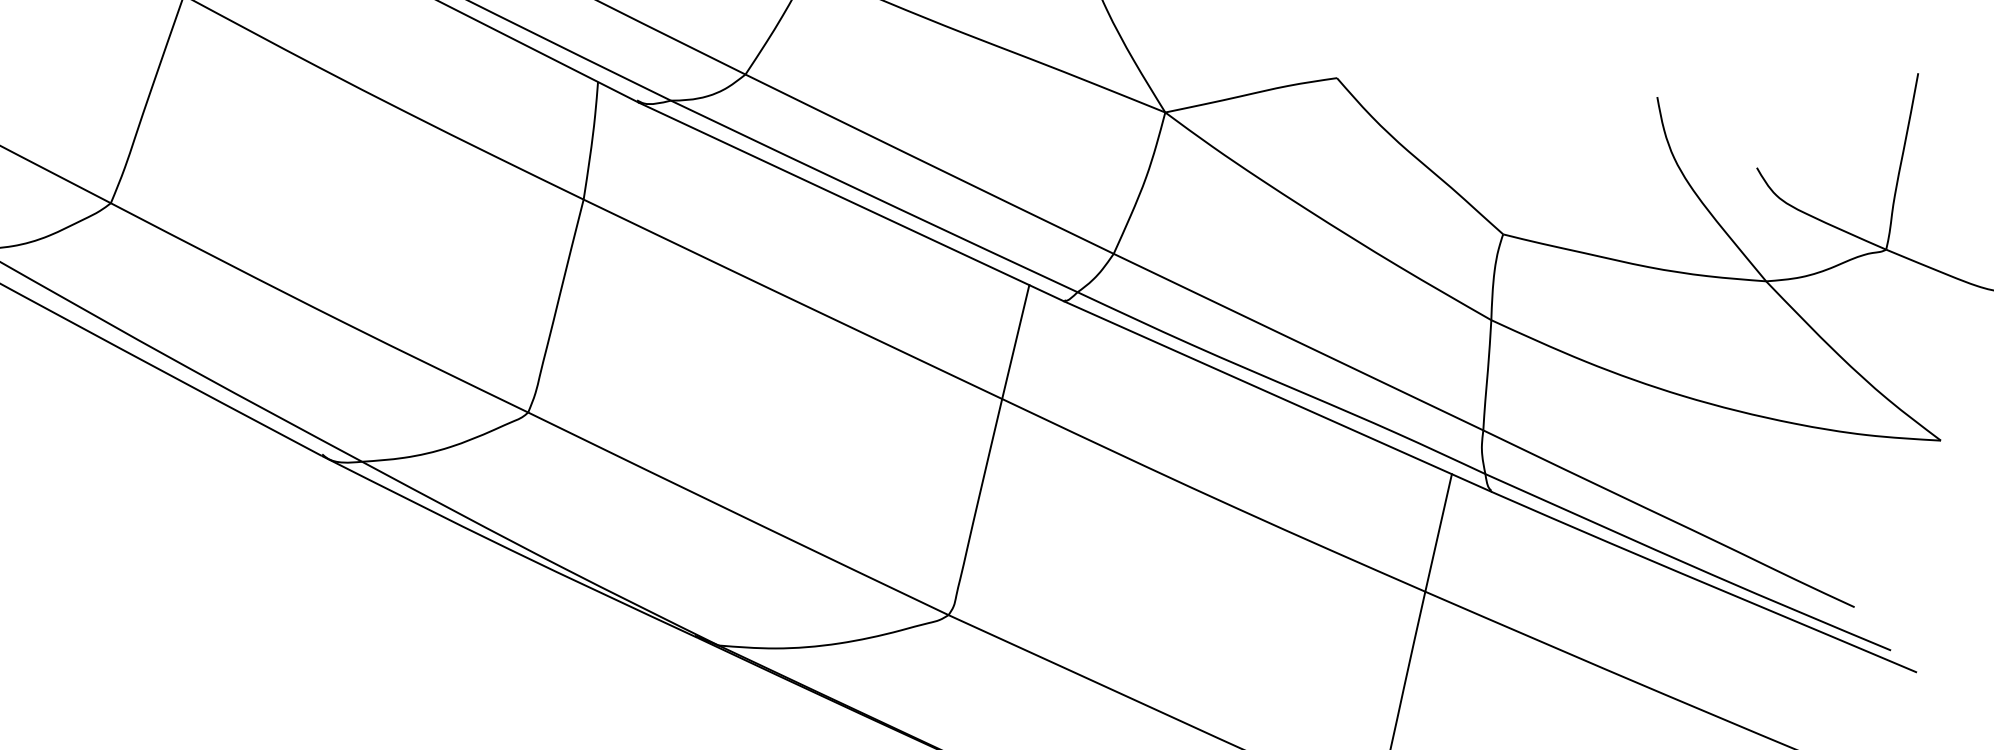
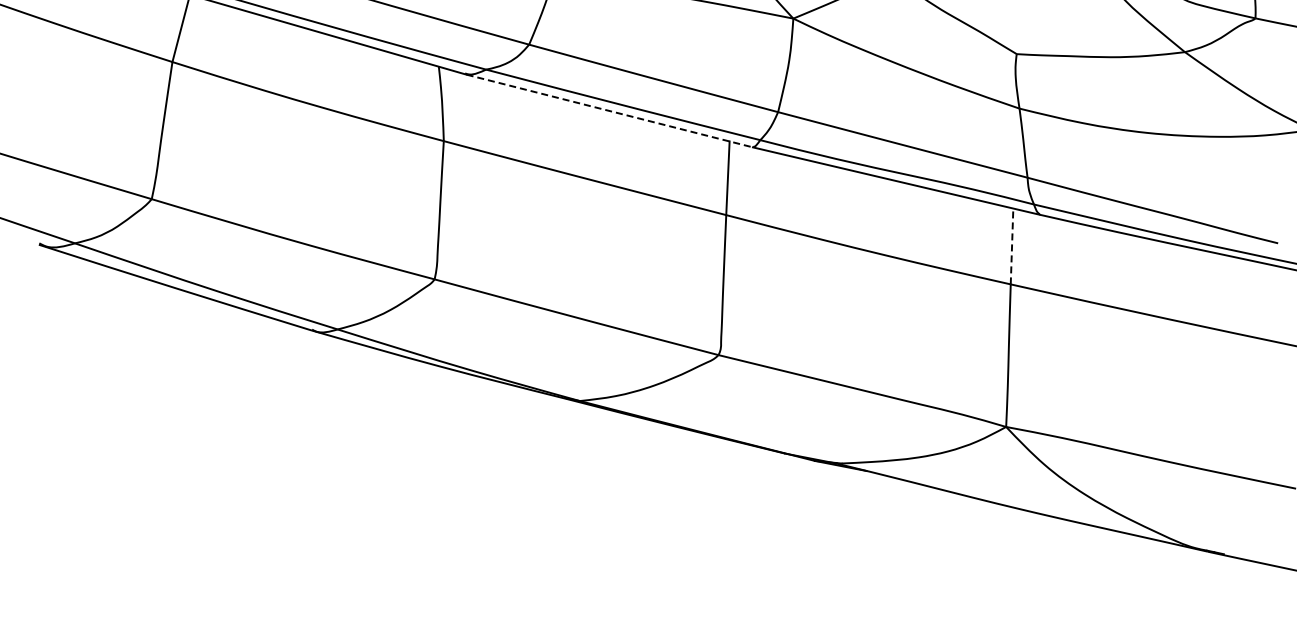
line: (850, 202) -> (609, 111), solid -> dashed
line: (1439, 533) -> (1012, 246), solid -> dashed

